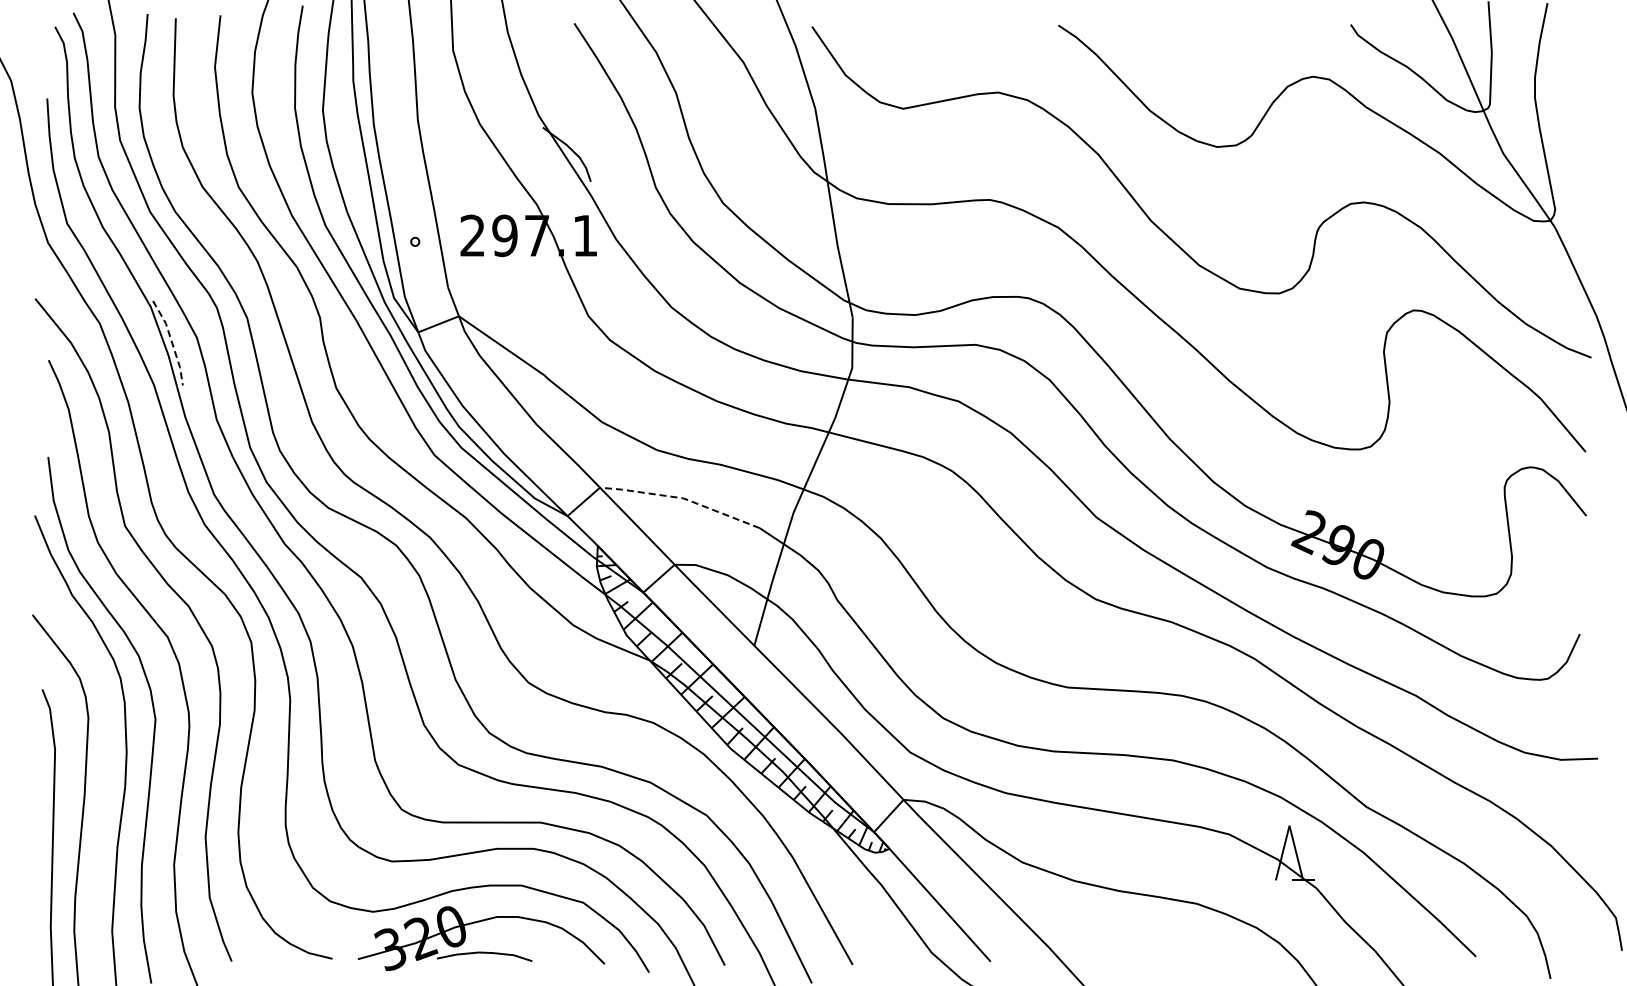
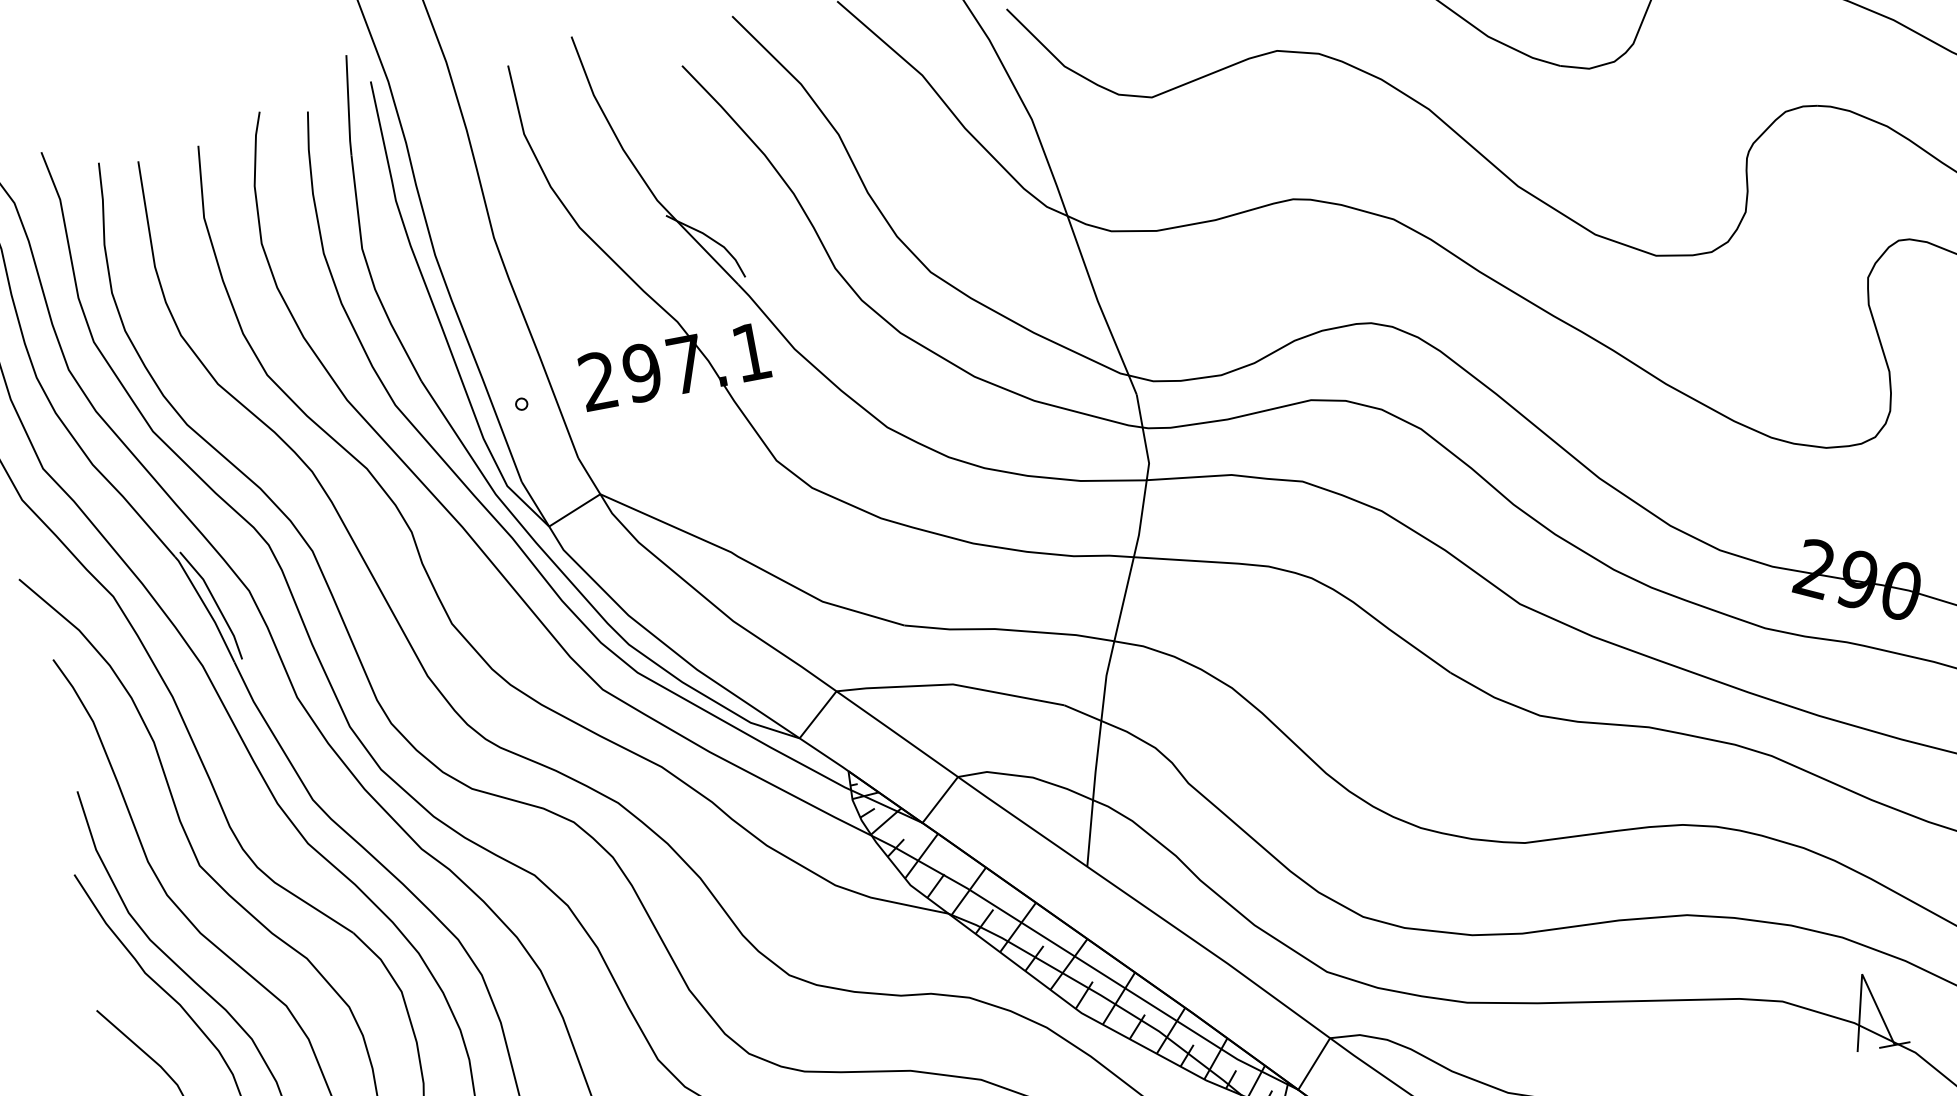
line: (171, 342) -> (215, 603), dashed -> solid
line: (681, 498) -> (950, 685), dashed -> solid

